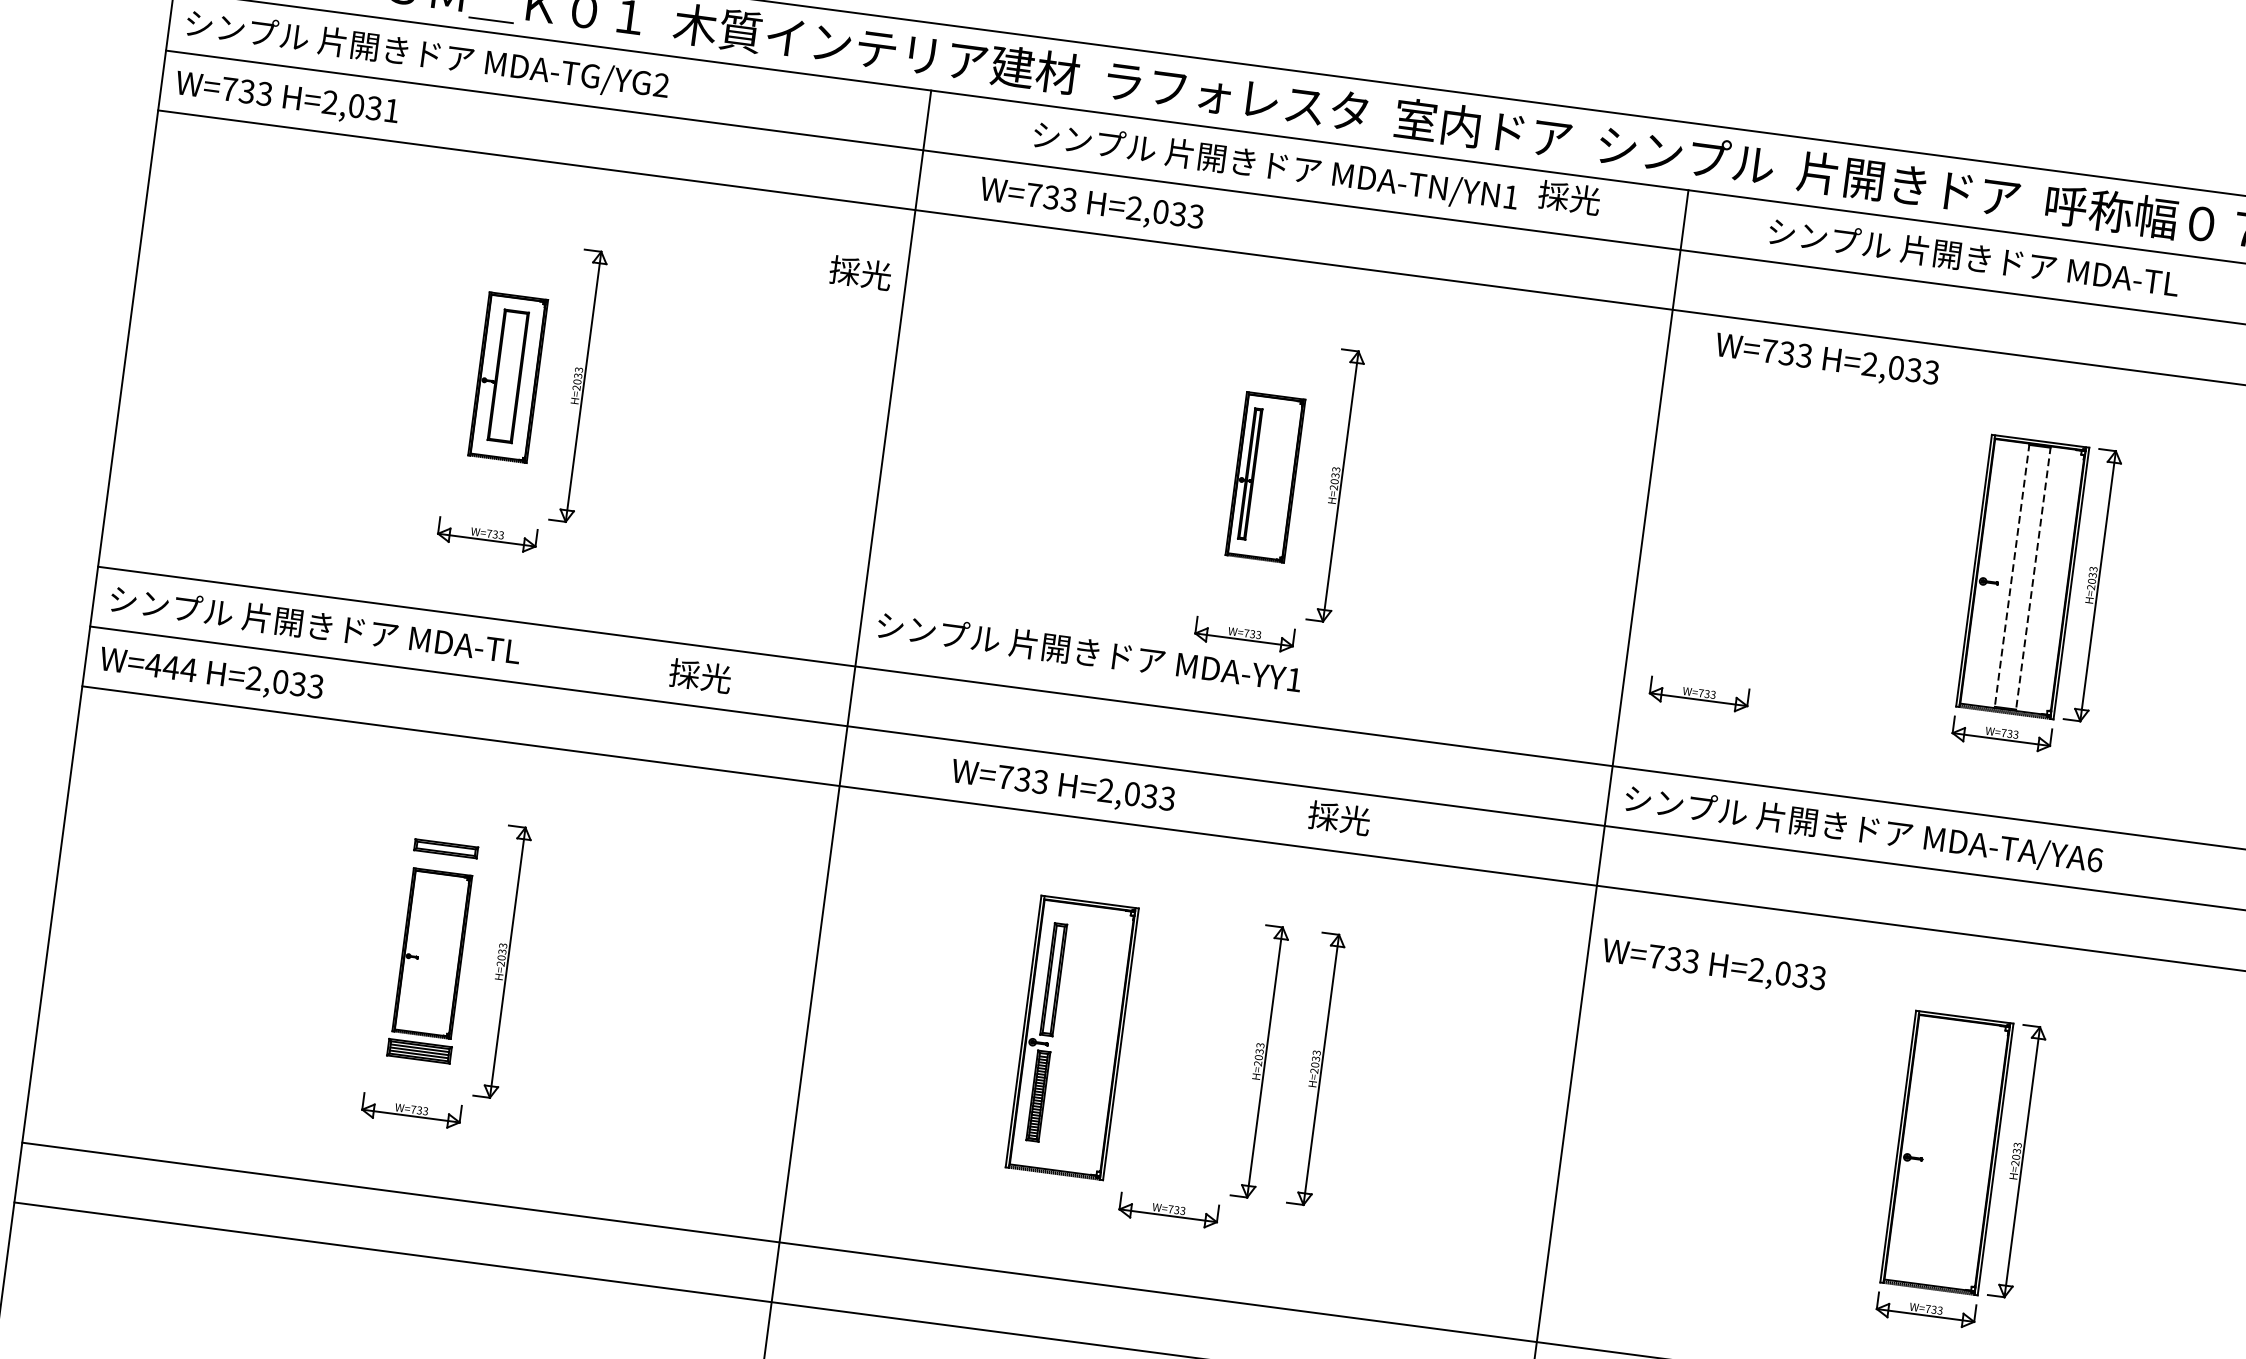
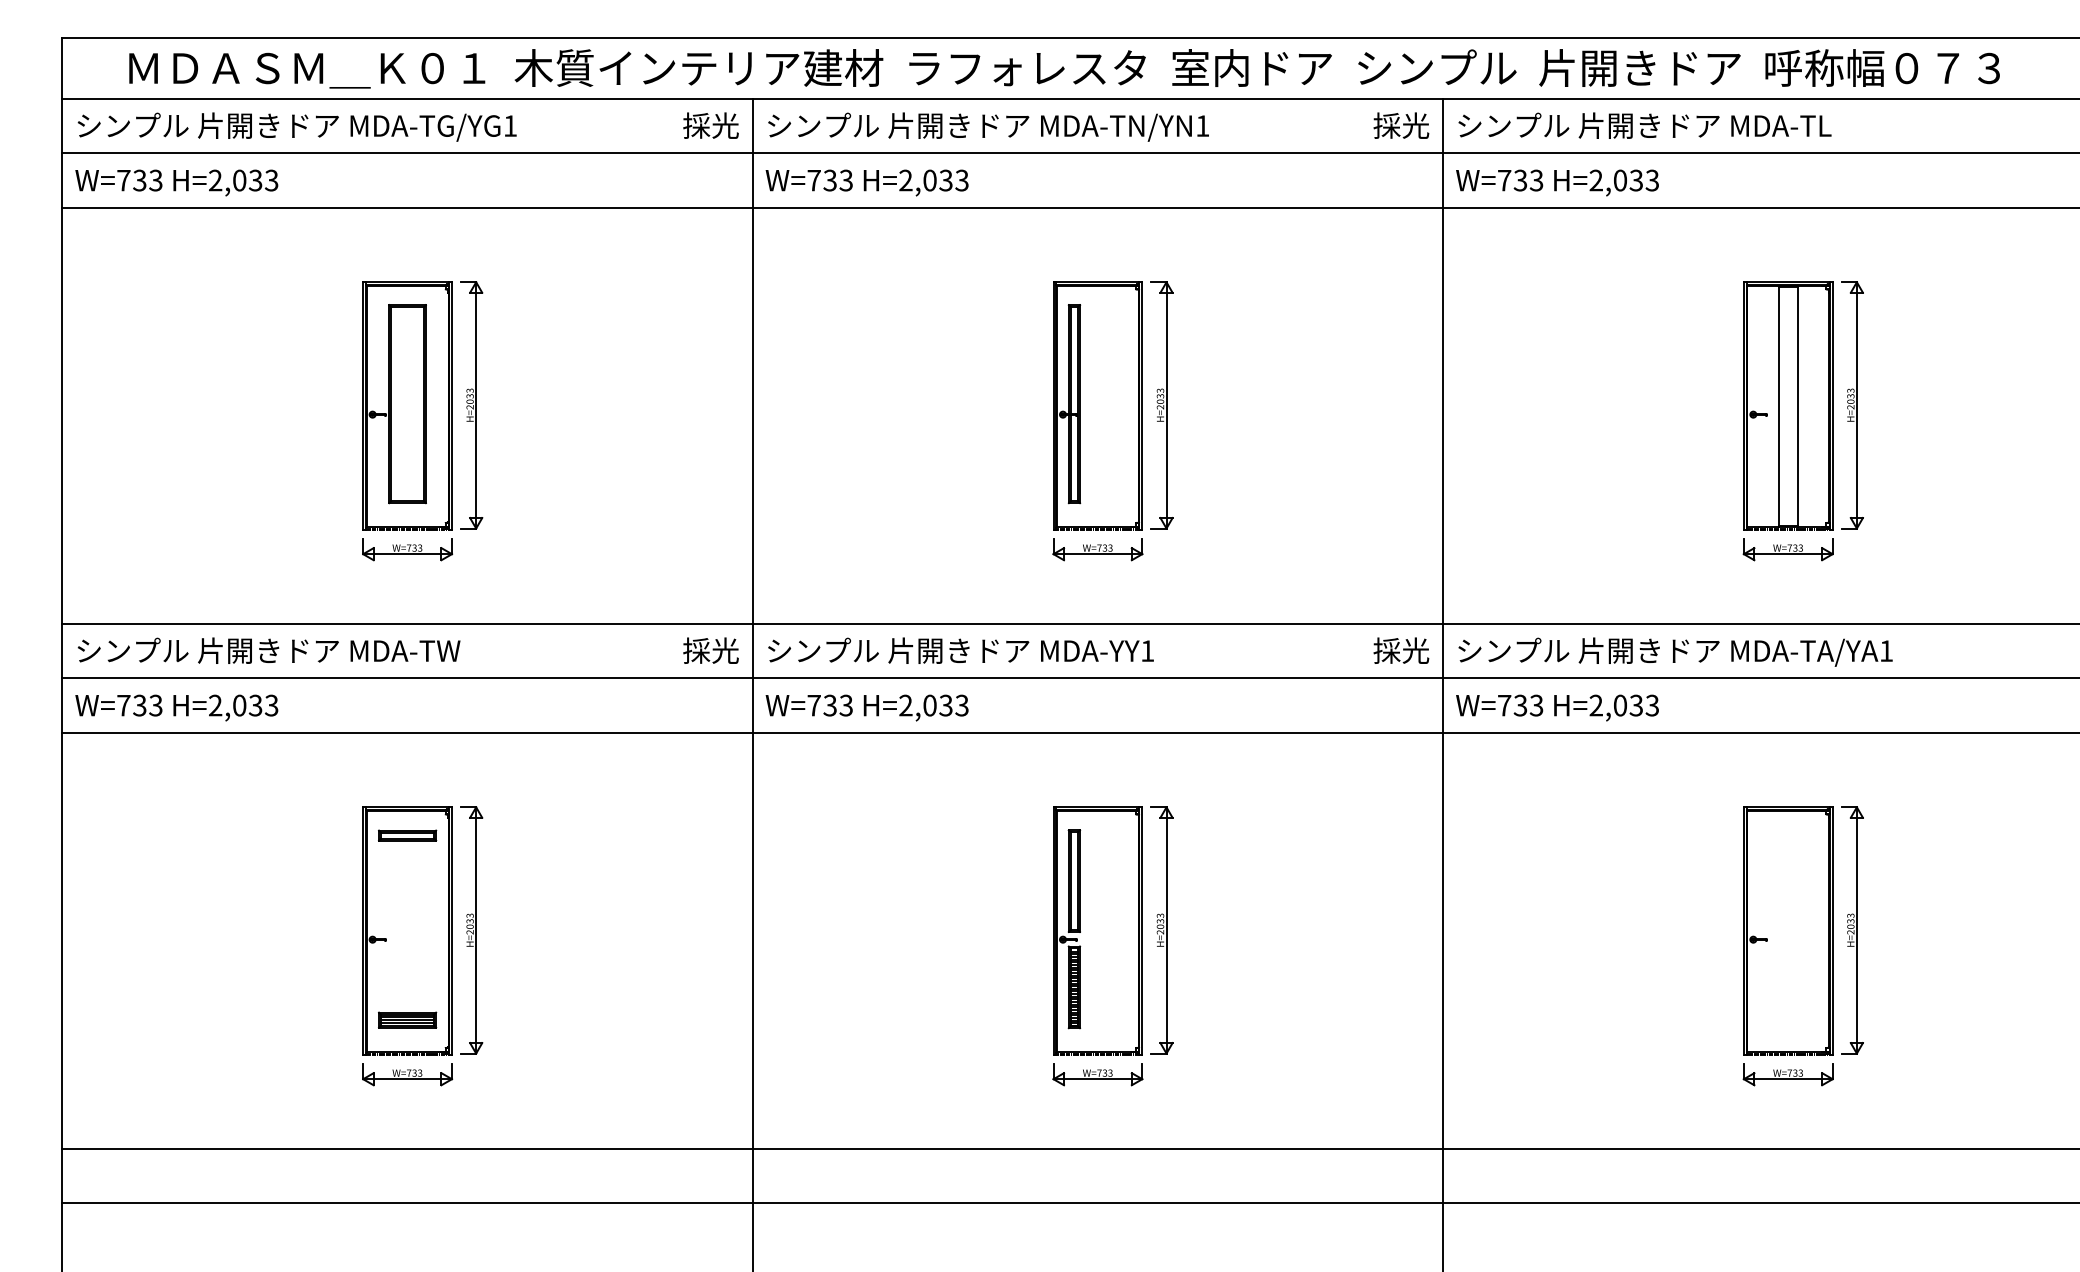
text: (661, 84) -> (510, 125), MDA-TG/YG2 -> MDA-TG/YG1
text: (391, 110) -> (271, 180), H=2,031 -> H=2,033
text: (1275, 166) -> (988, 126), moved
text: (1569, 197) -> (1401, 125), moved
text: (1091, 204) -> (866, 182), moved
text: (1973, 257) -> (1644, 125), moved
text: (860, 272) -> (710, 125), moved
text: (1827, 360) -> (1557, 182), moved
part: (508, 377) -> (407, 405), size x1.67
part: (1265, 476) -> (1097, 405), size x1.67
line: (2011, 576) -> (1778, 406), dashed -> solid
line: (2032, 578) -> (1797, 406), dashed -> solid
text: (517, 651) -> (448, 650), シンプル 片開きドア MDA-TL -> シンプル 片開きドア MDA-TW
text: (1089, 652) -> (960, 650), moved
text: (170, 667) -> (139, 705), W=444 -> W=733
text: (699, 675) -> (710, 650), moved
part: (1698, 694) -> (1511, 549), removed
text: (1062, 787) -> (866, 707), moved
text: (1339, 817) -> (1401, 650), moved
text: (2095, 859) -> (1886, 650), MDA-TA/YA6 -> MDA-TA/YA1
part: (432, 952) -> (407, 930), size x1.67
text: (1713, 966) -> (1557, 707), moved
part: (1071, 1037) -> (1097, 930), moved
part: (1316, 1069) -> (1213, 930), removed

